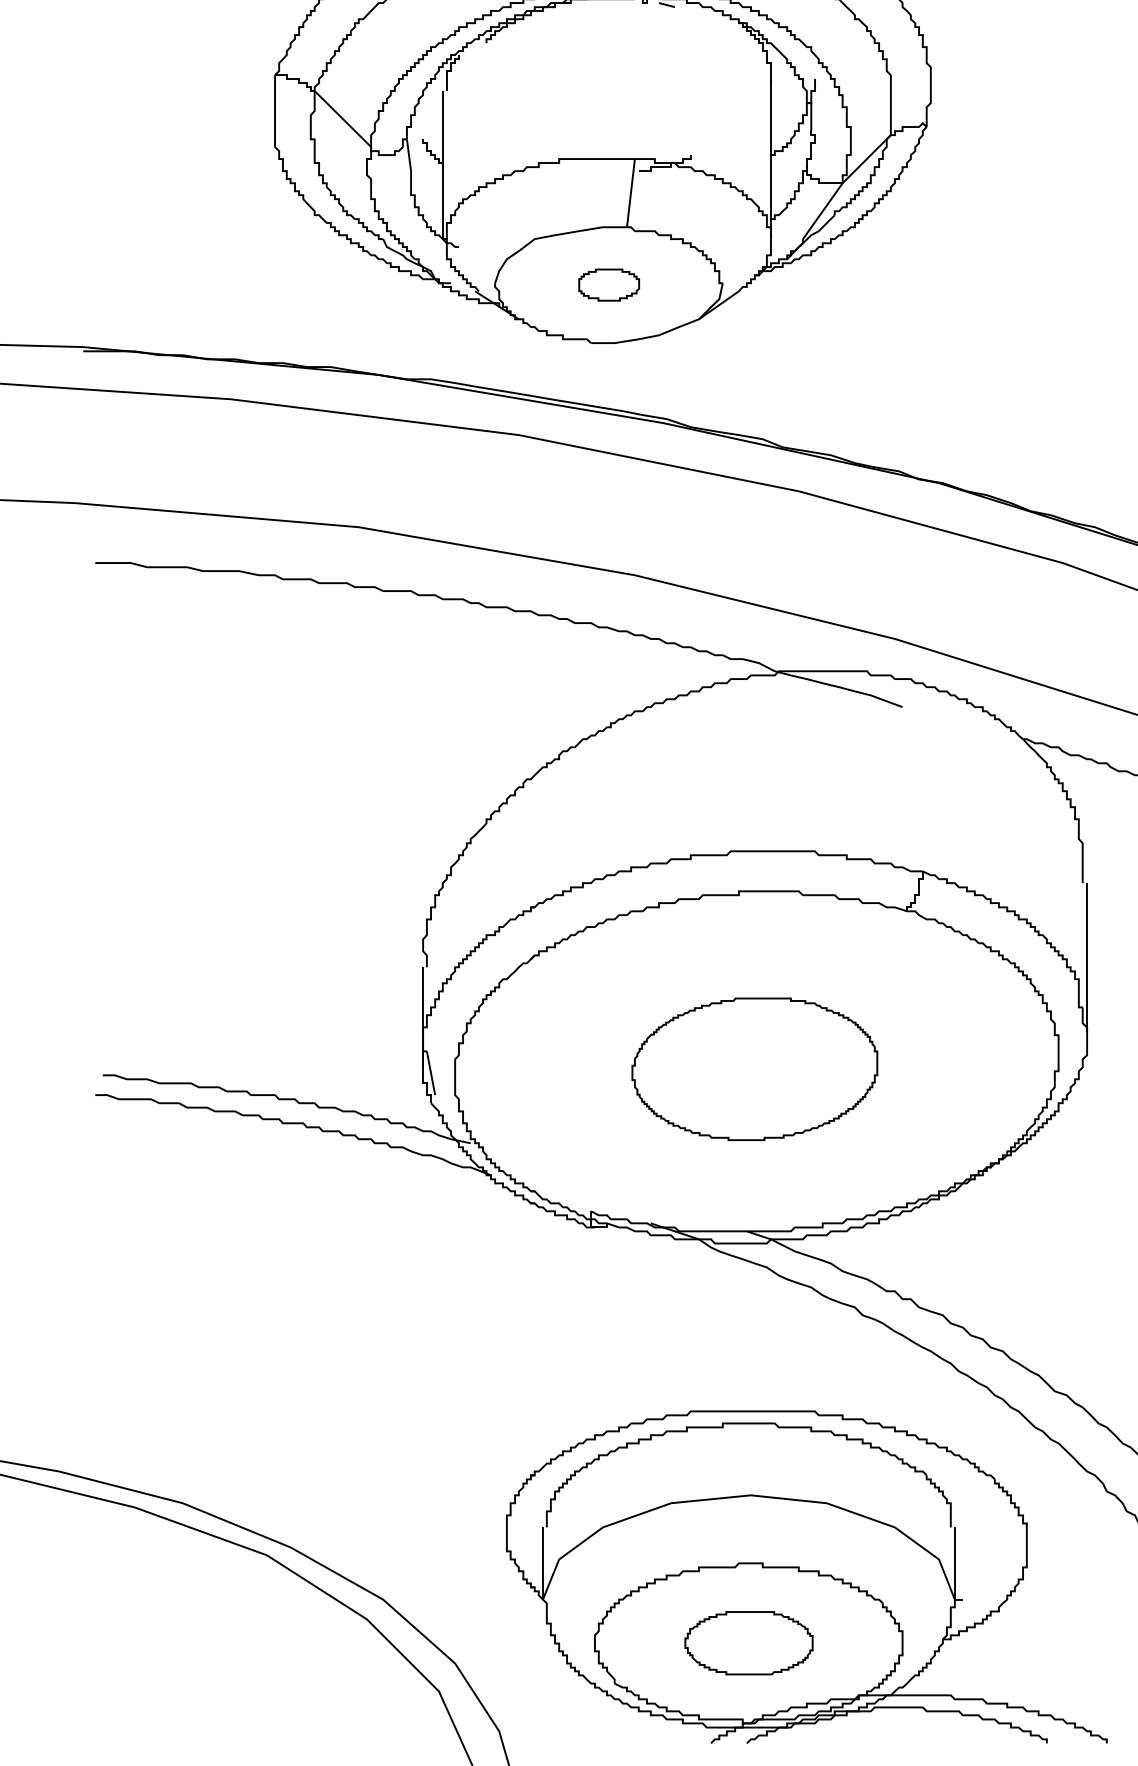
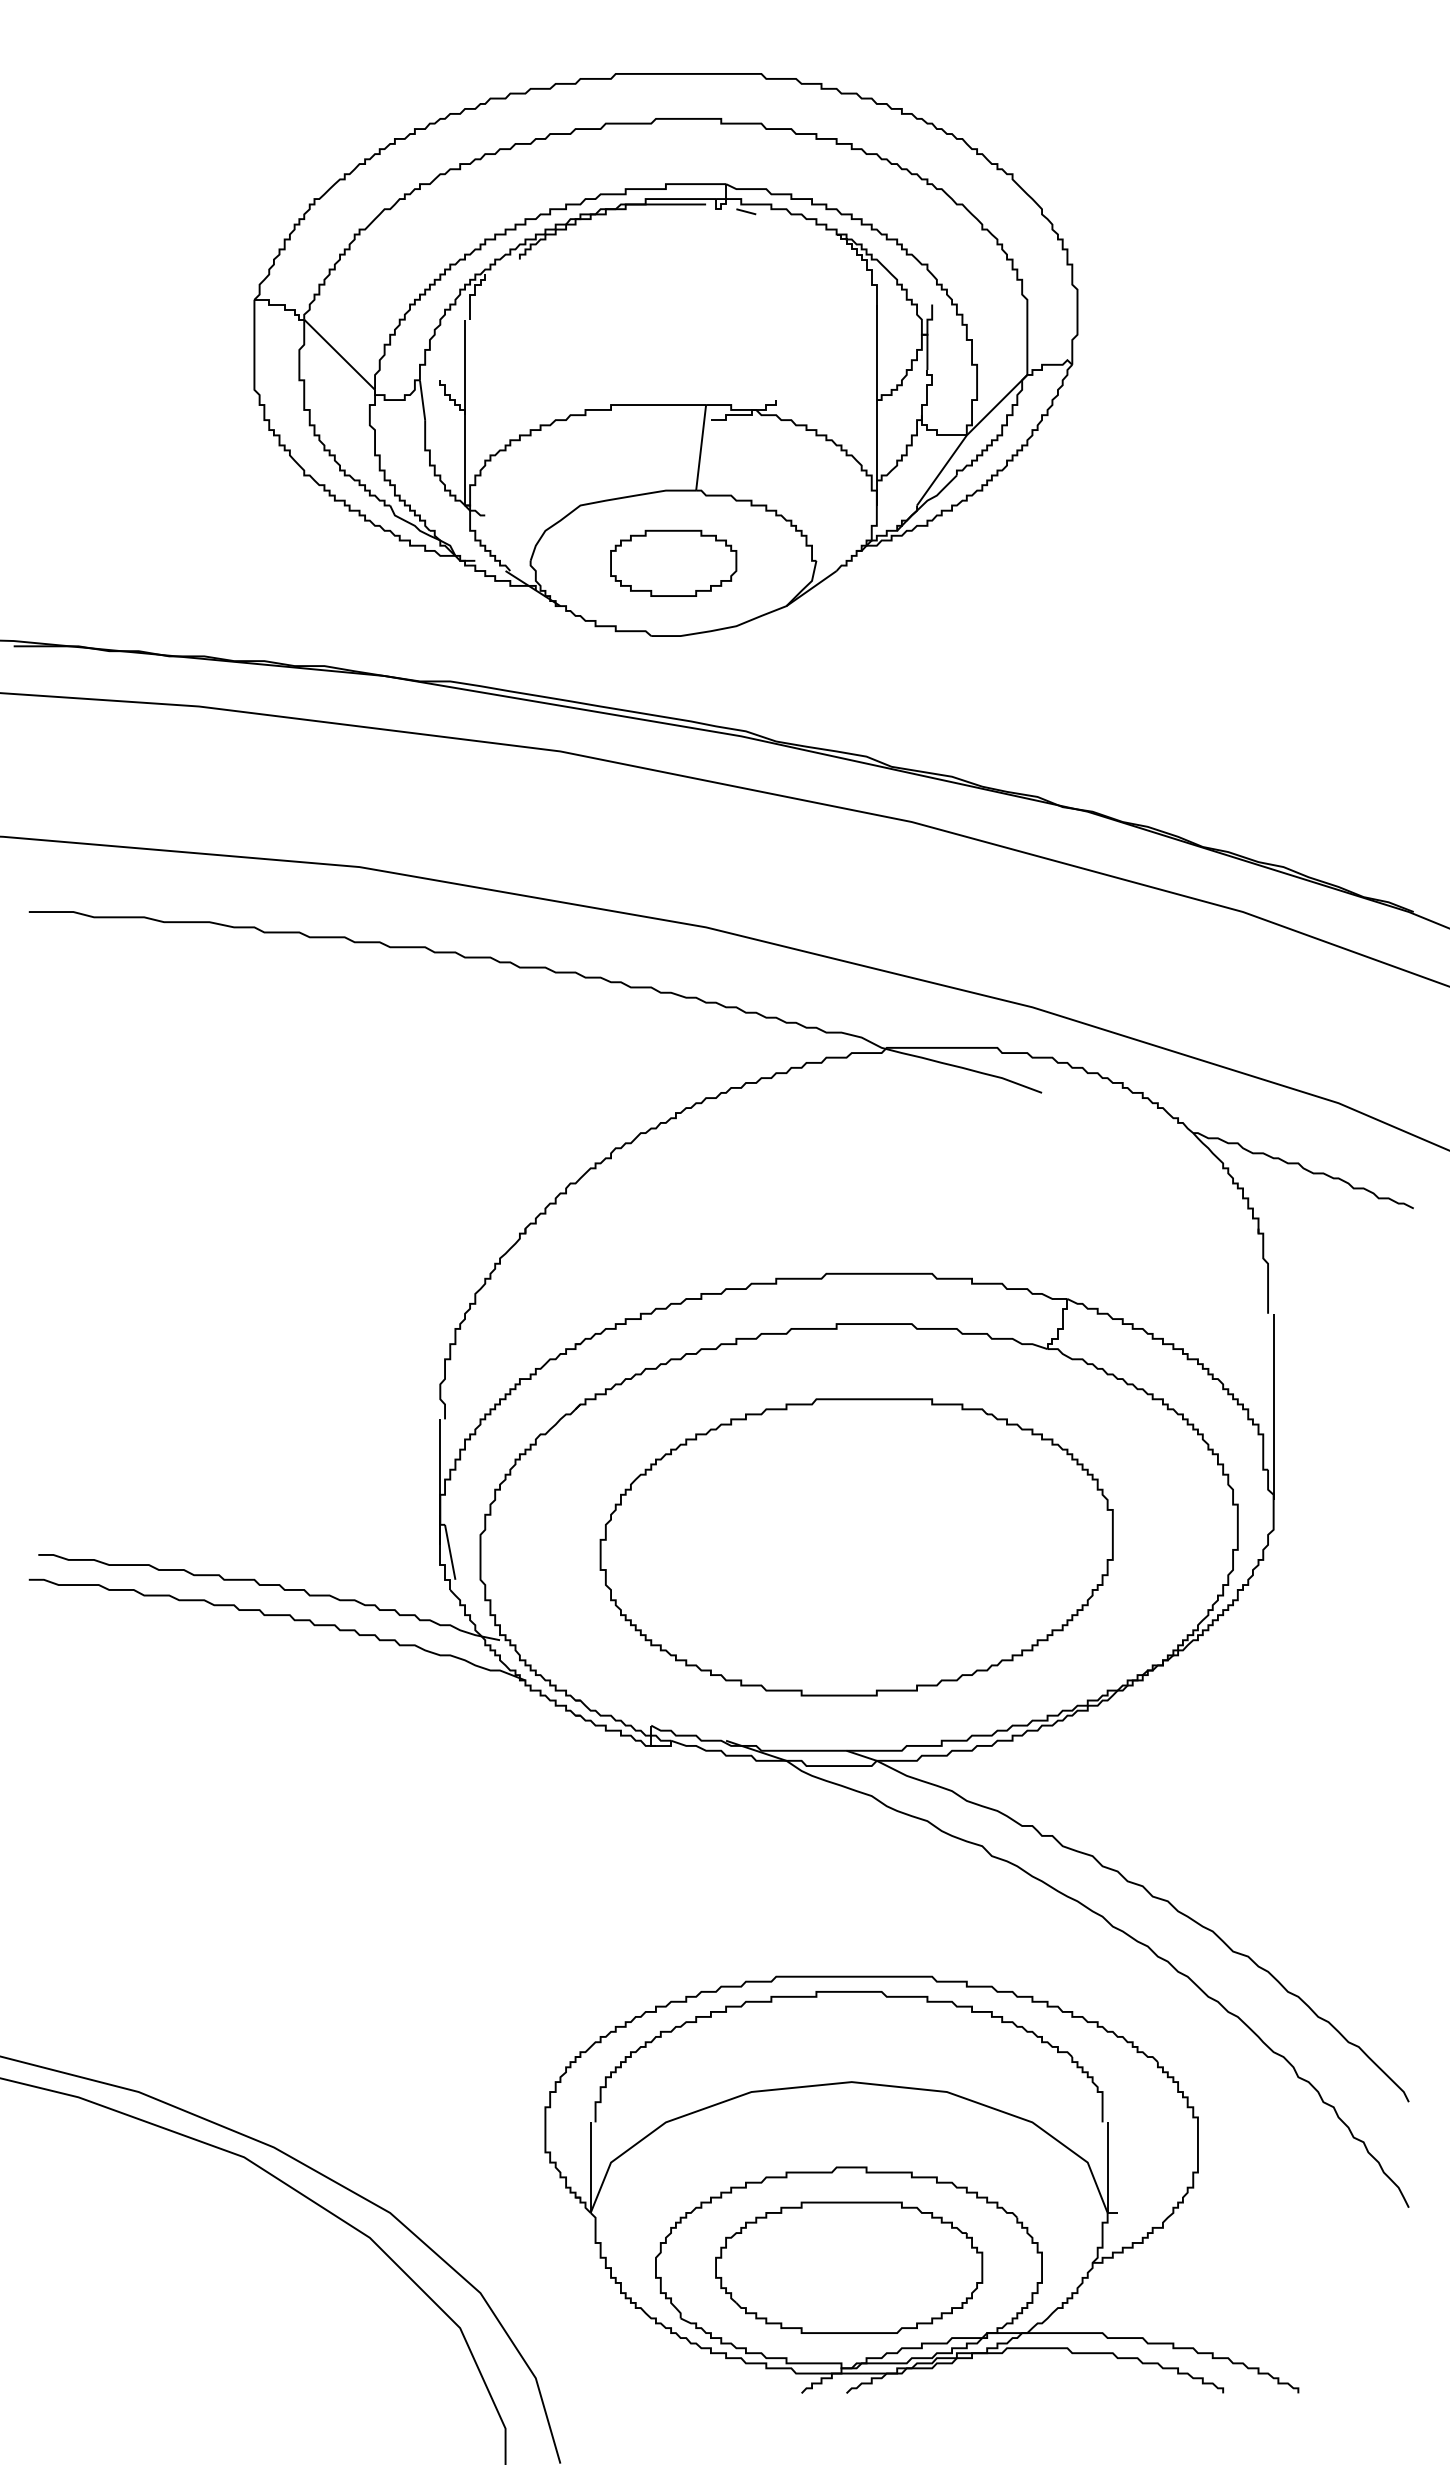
part: (608, 284) -> (673, 562), size x1.67
part: (754, 1069) -> (856, 1547), size x1.67
part: (749, 1643) -> (849, 2267), size x1.67

